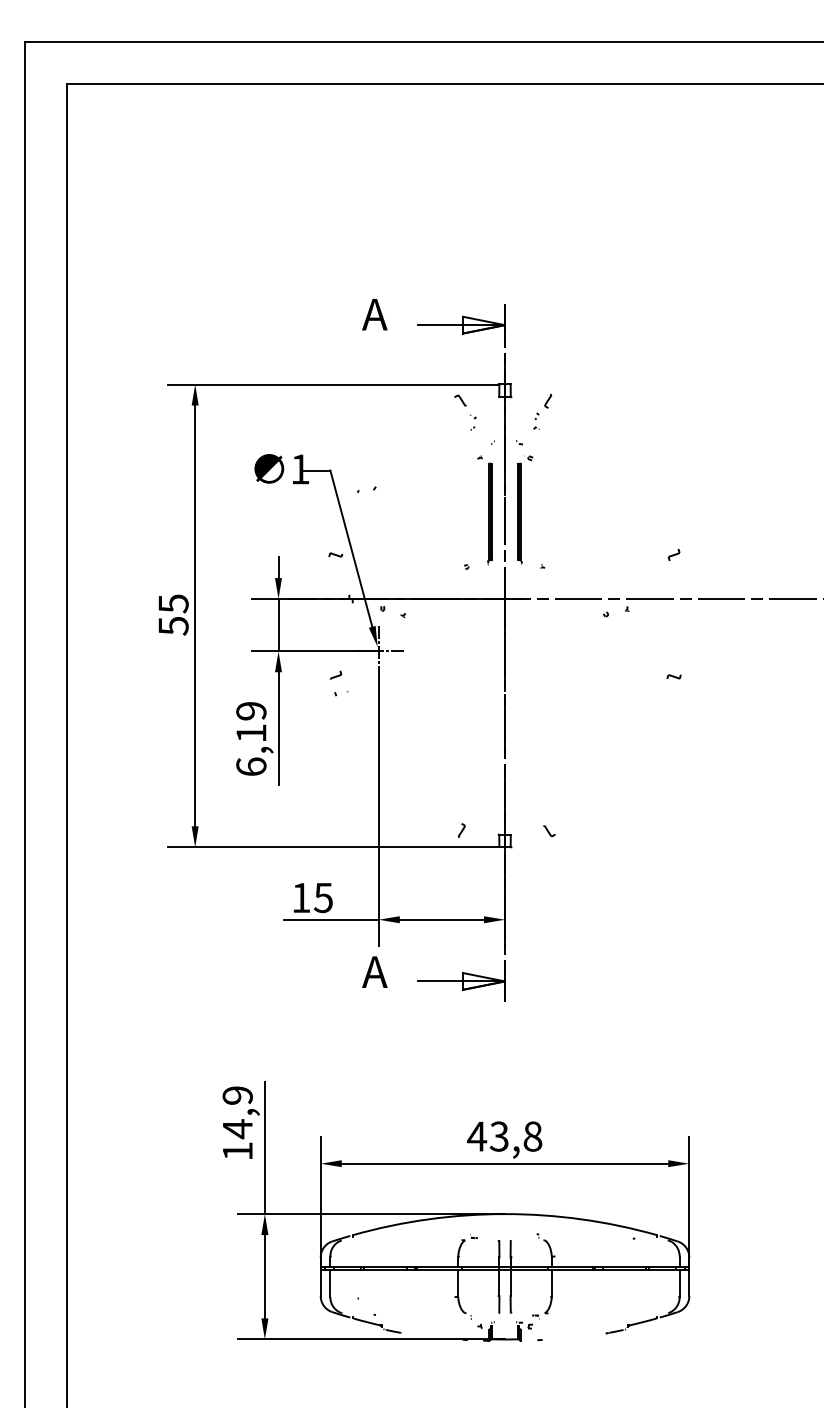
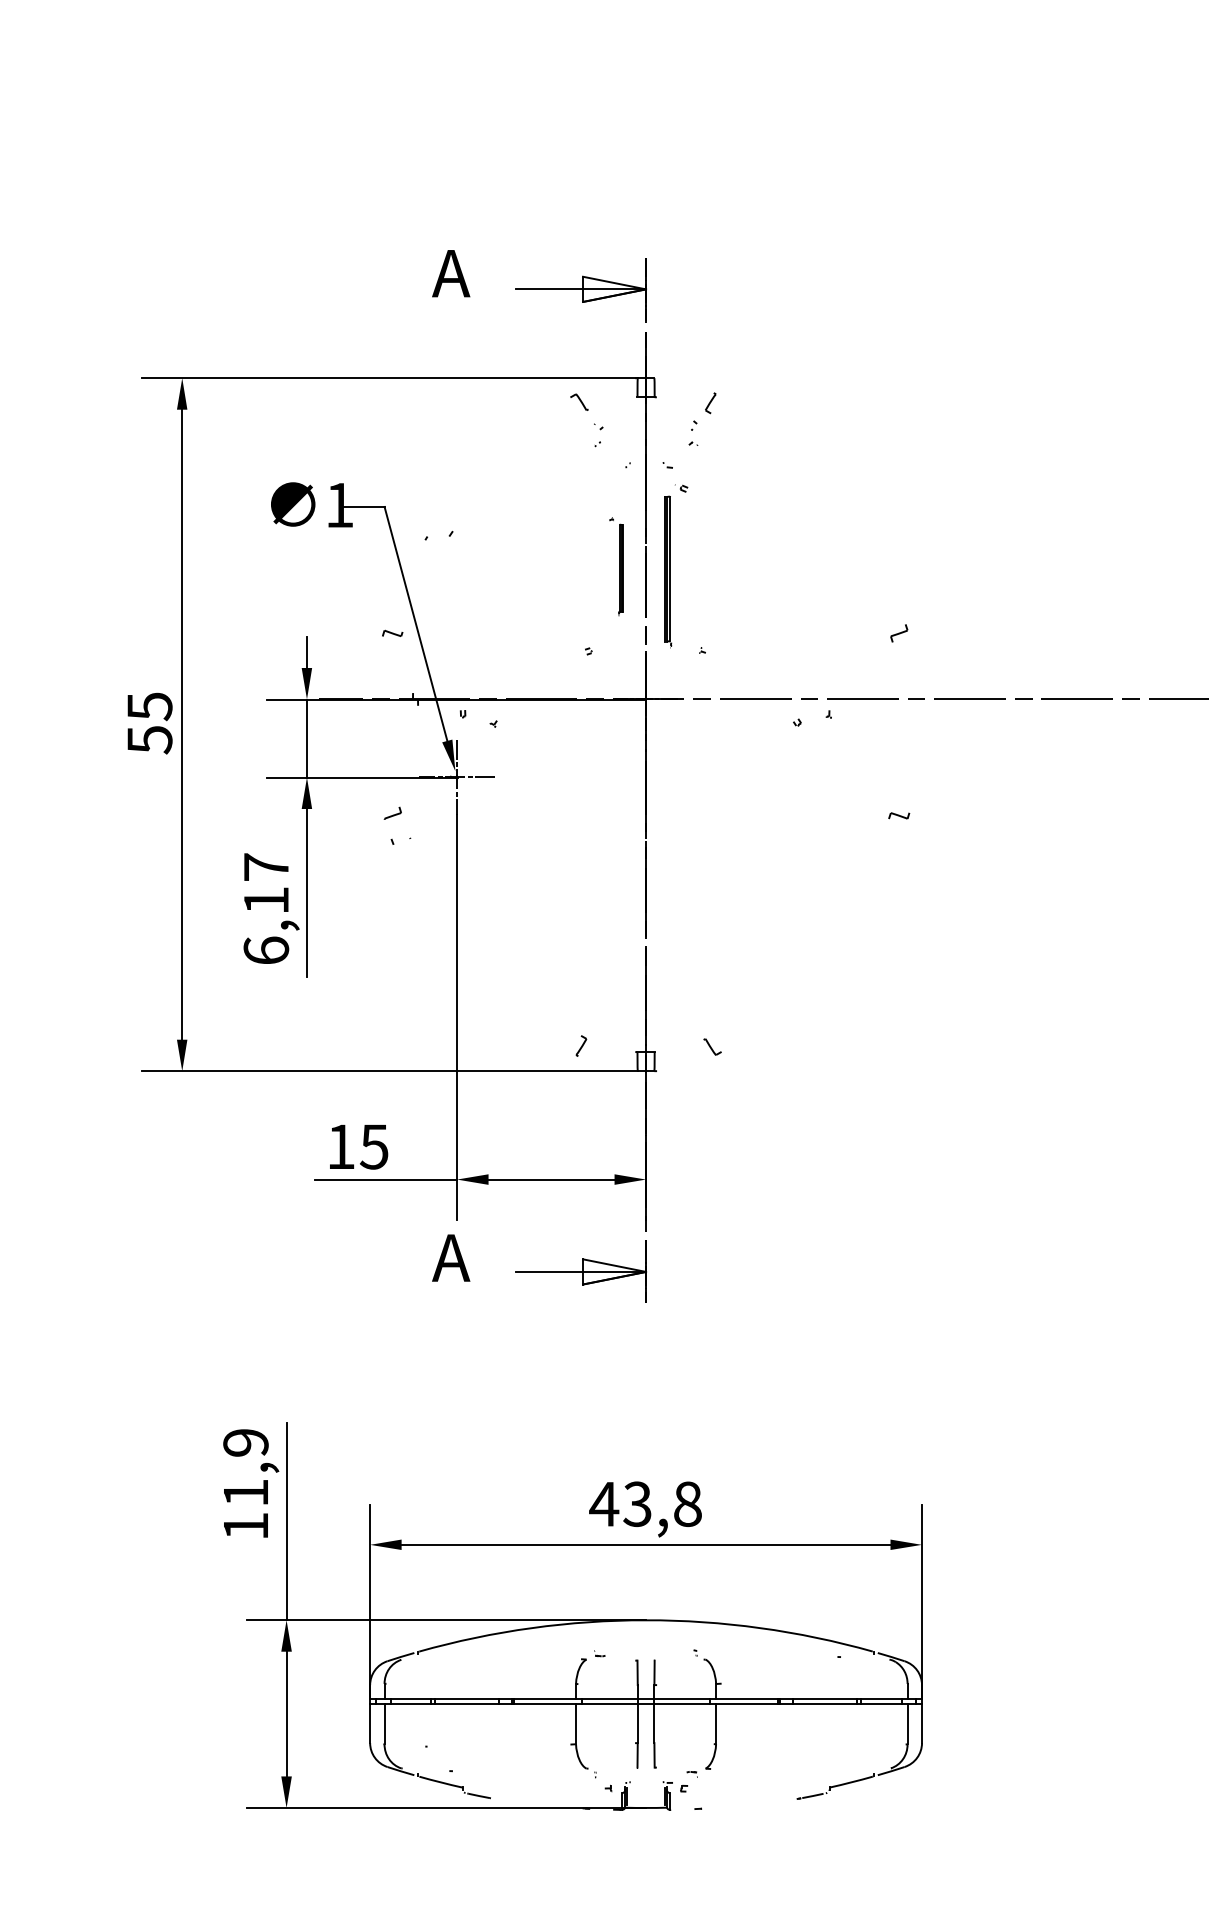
part: (484, 510) -> (615, 566), size x0.6
text: (251, 710) -> (266, 866), 6,19 -> 6,17
text: (237, 1129) -> (245, 1493), 14,9 -> 11,9

